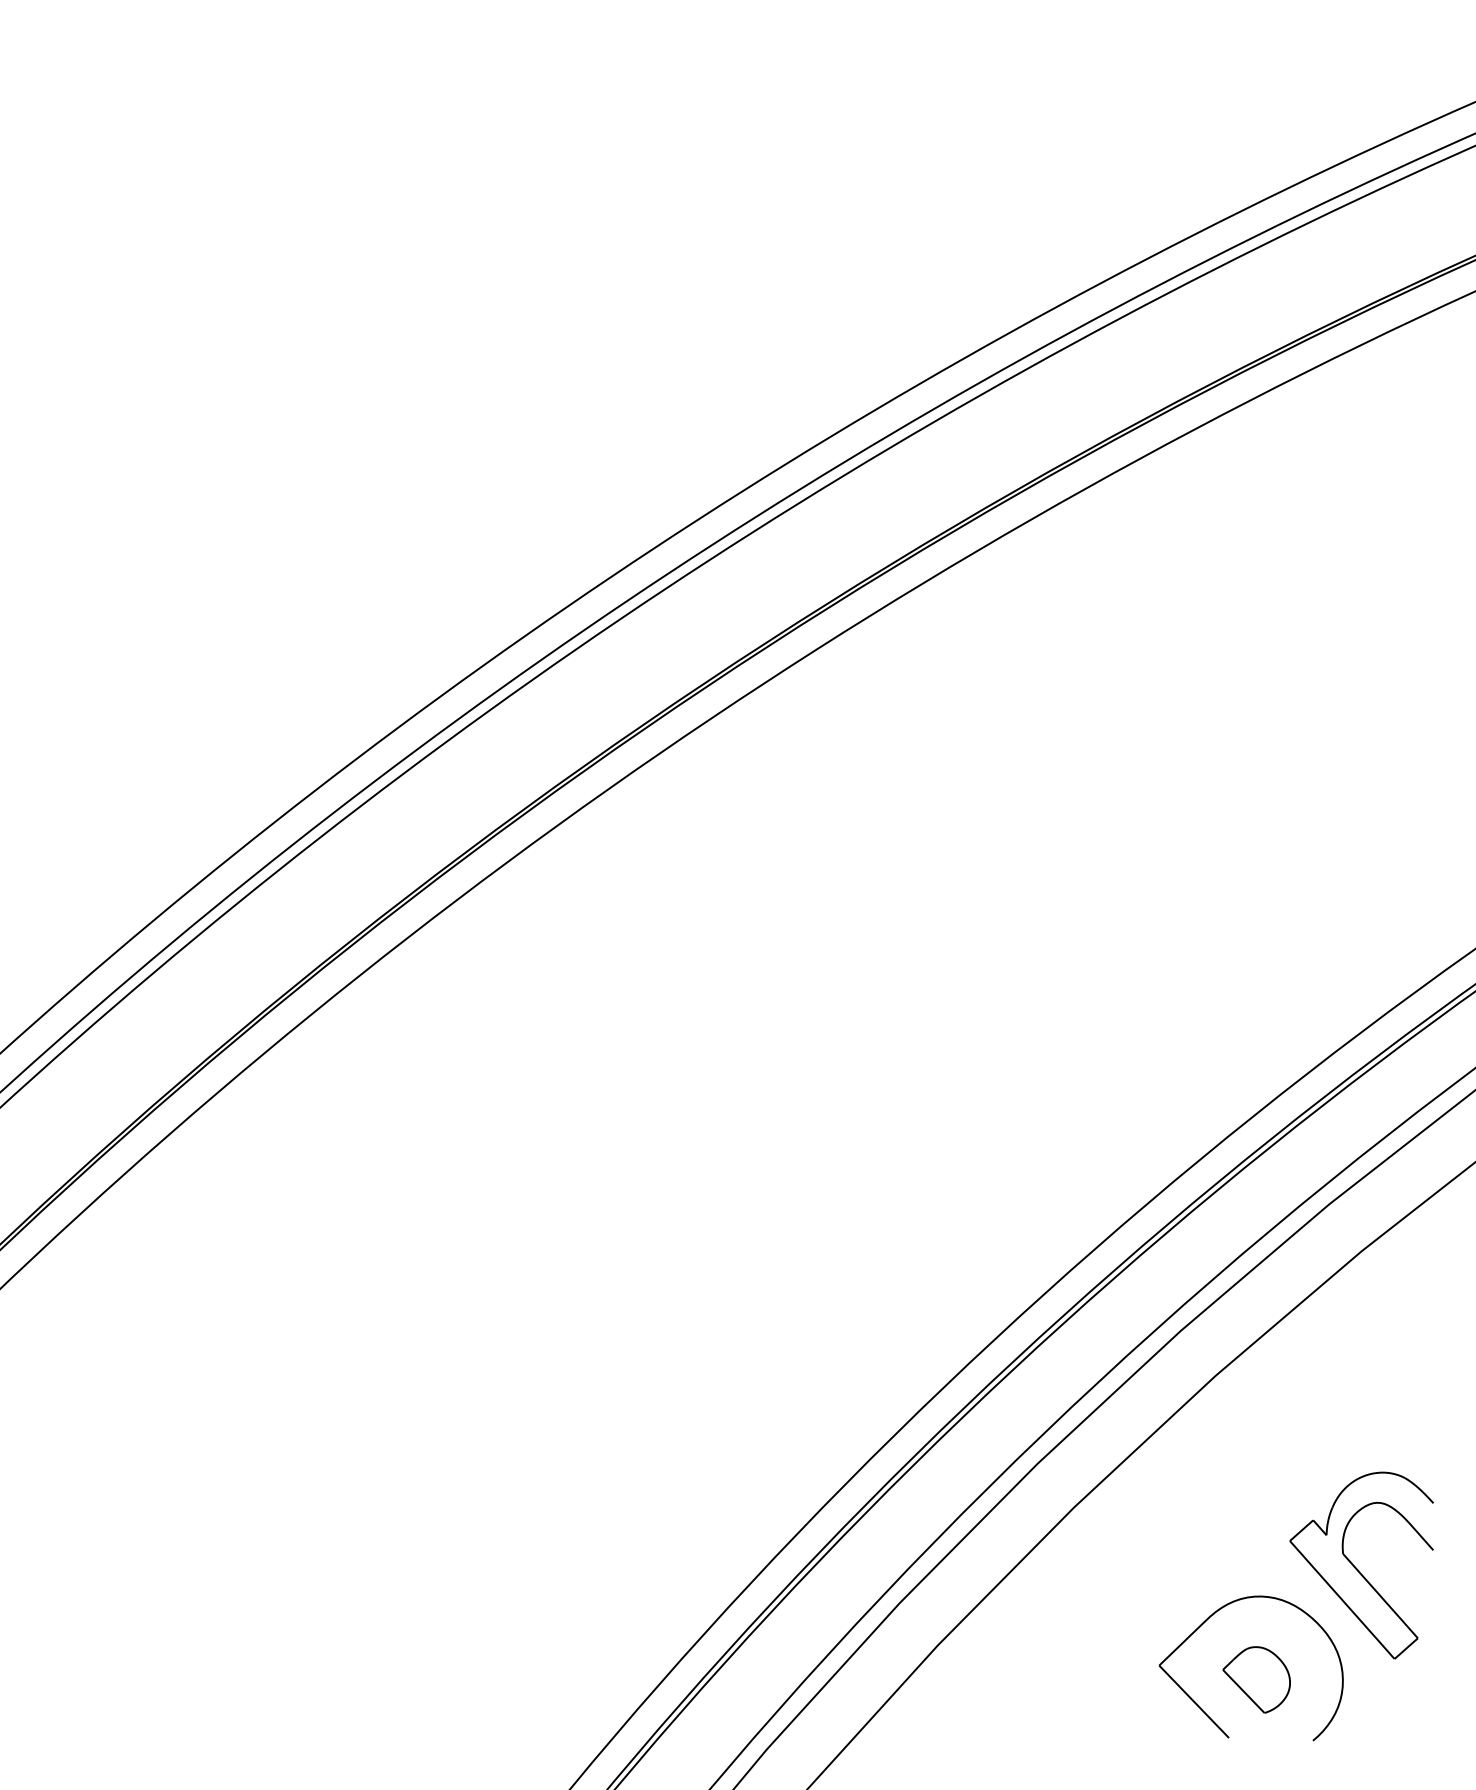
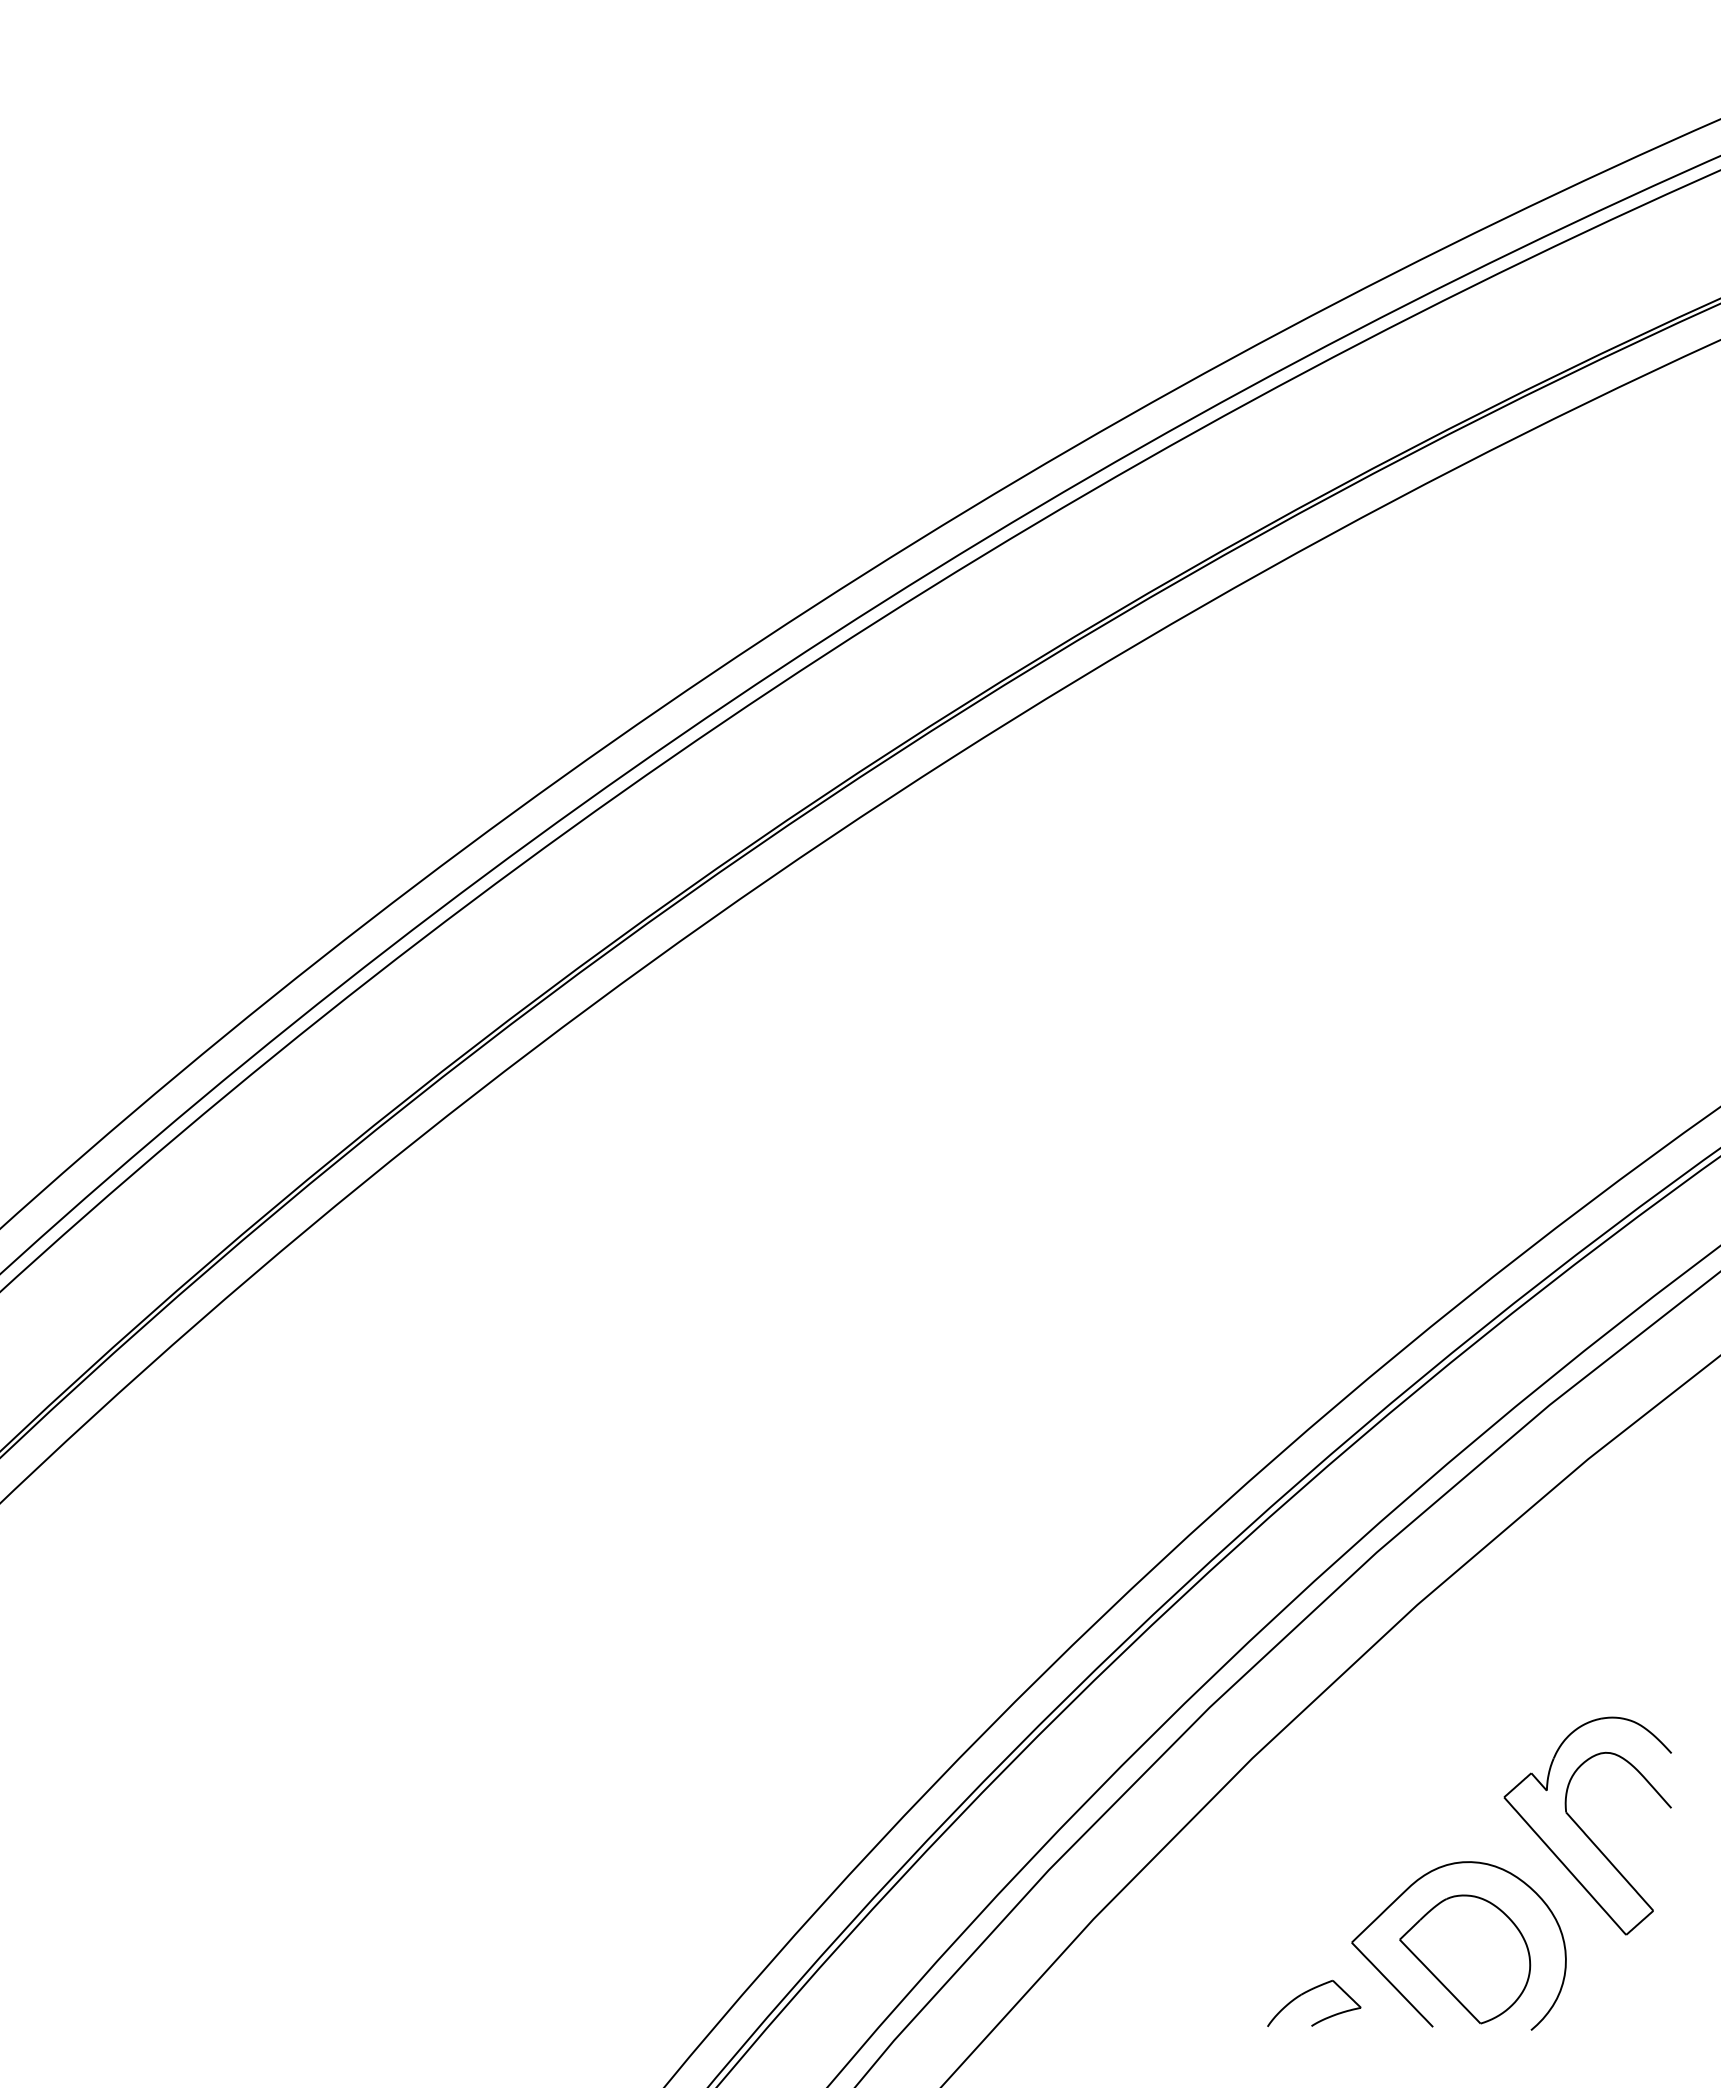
part: (1256, 1680) -> (1465, 1959), size x1.67
part: (1123, 1707) -> (1309, 1991), added

